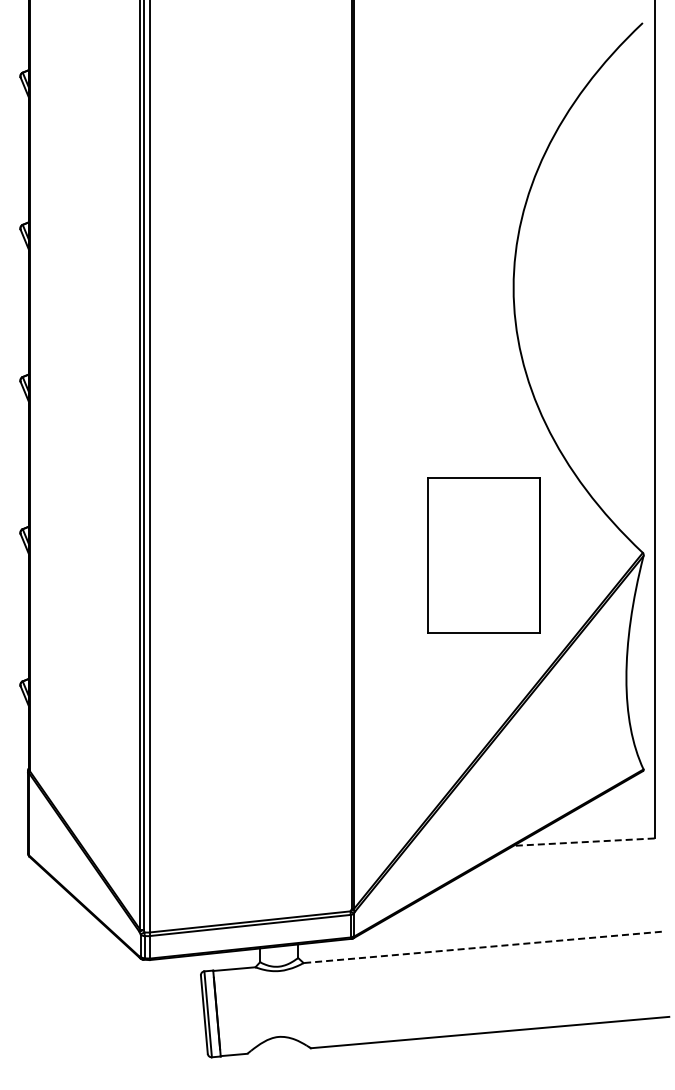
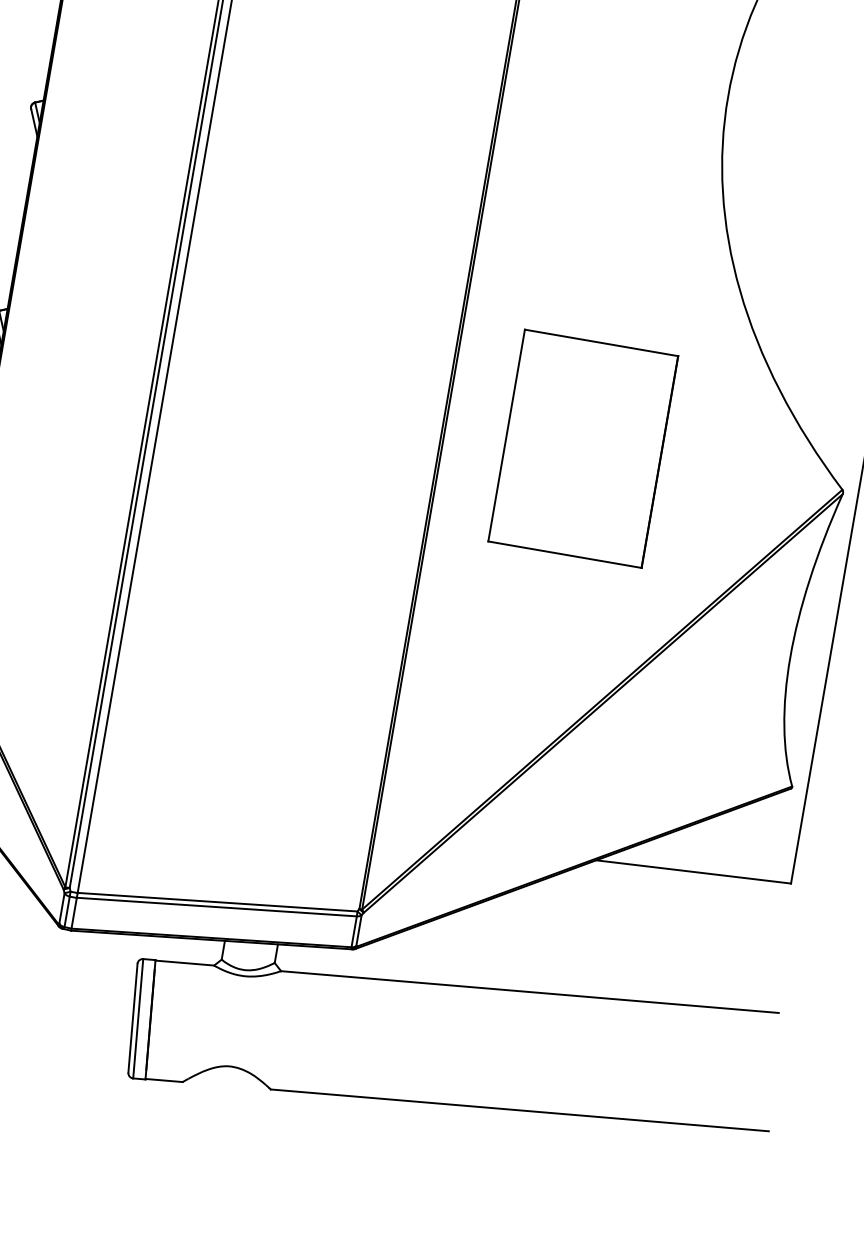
part: (483, 555) -> (582, 448), moved
line: (584, 842) -> (694, 872), dashed -> solid
line: (482, 947) -> (529, 992), dashed -> solid

